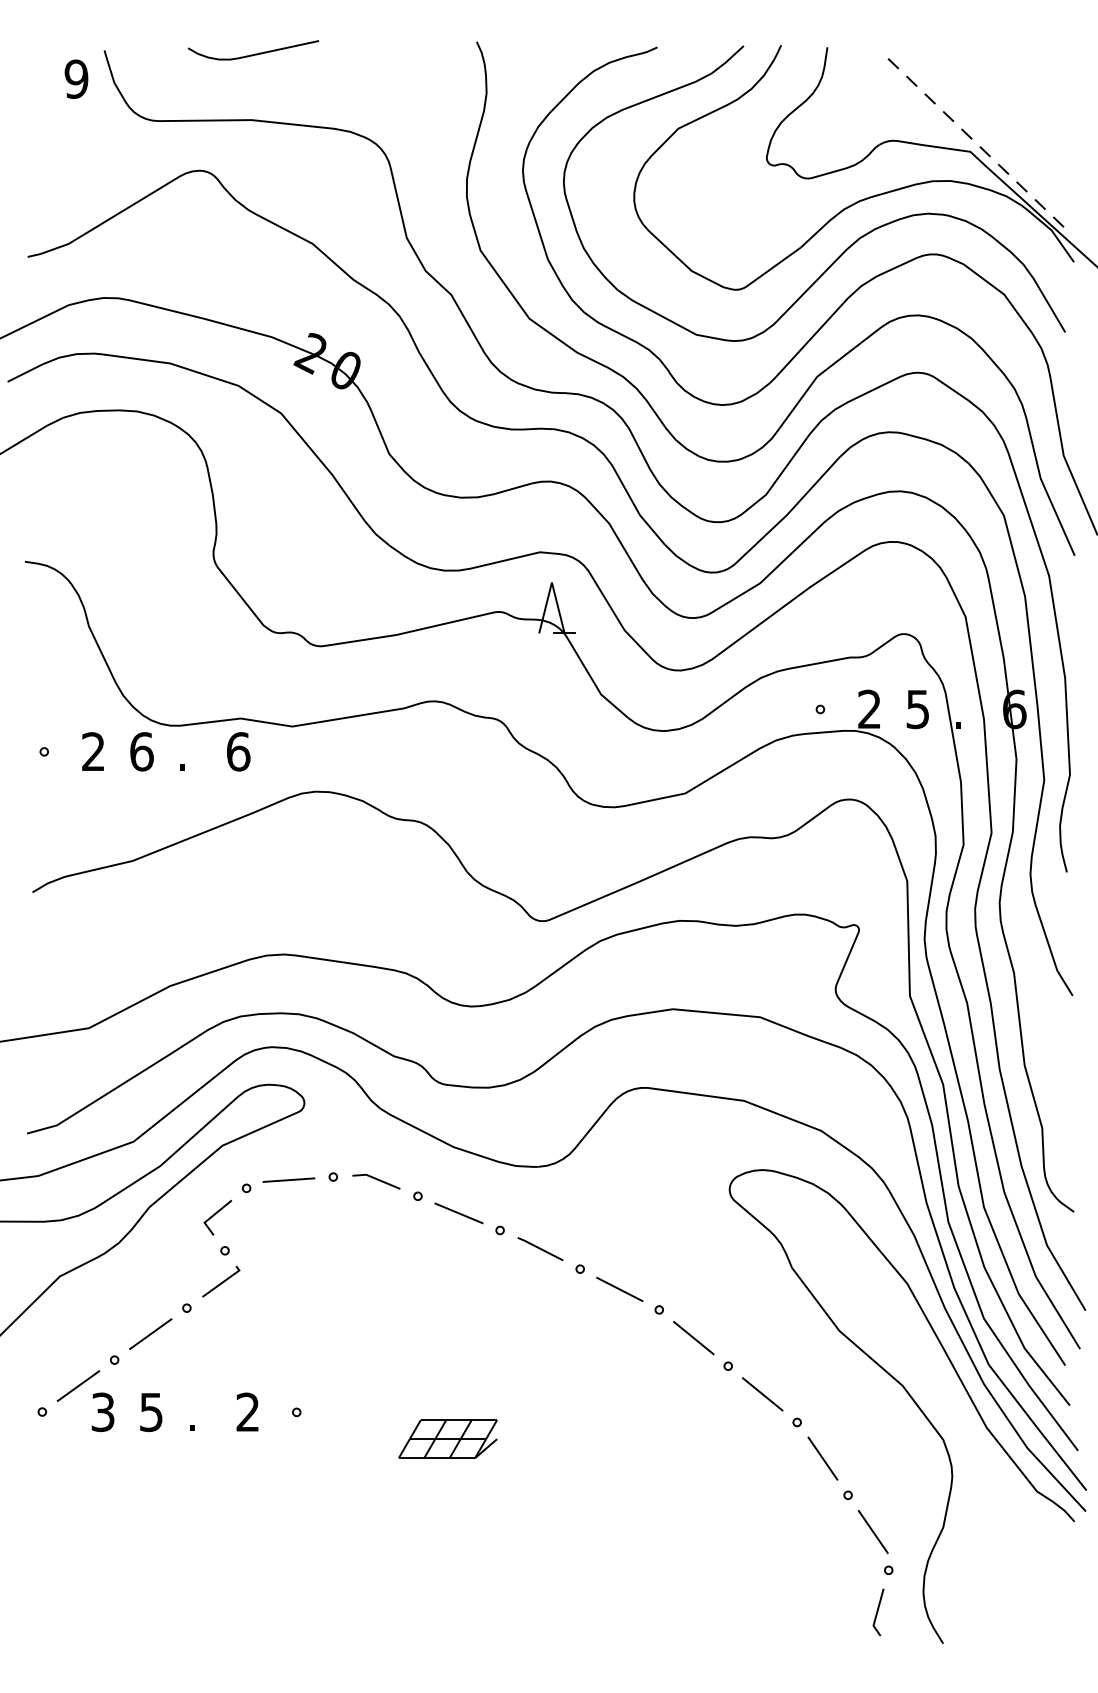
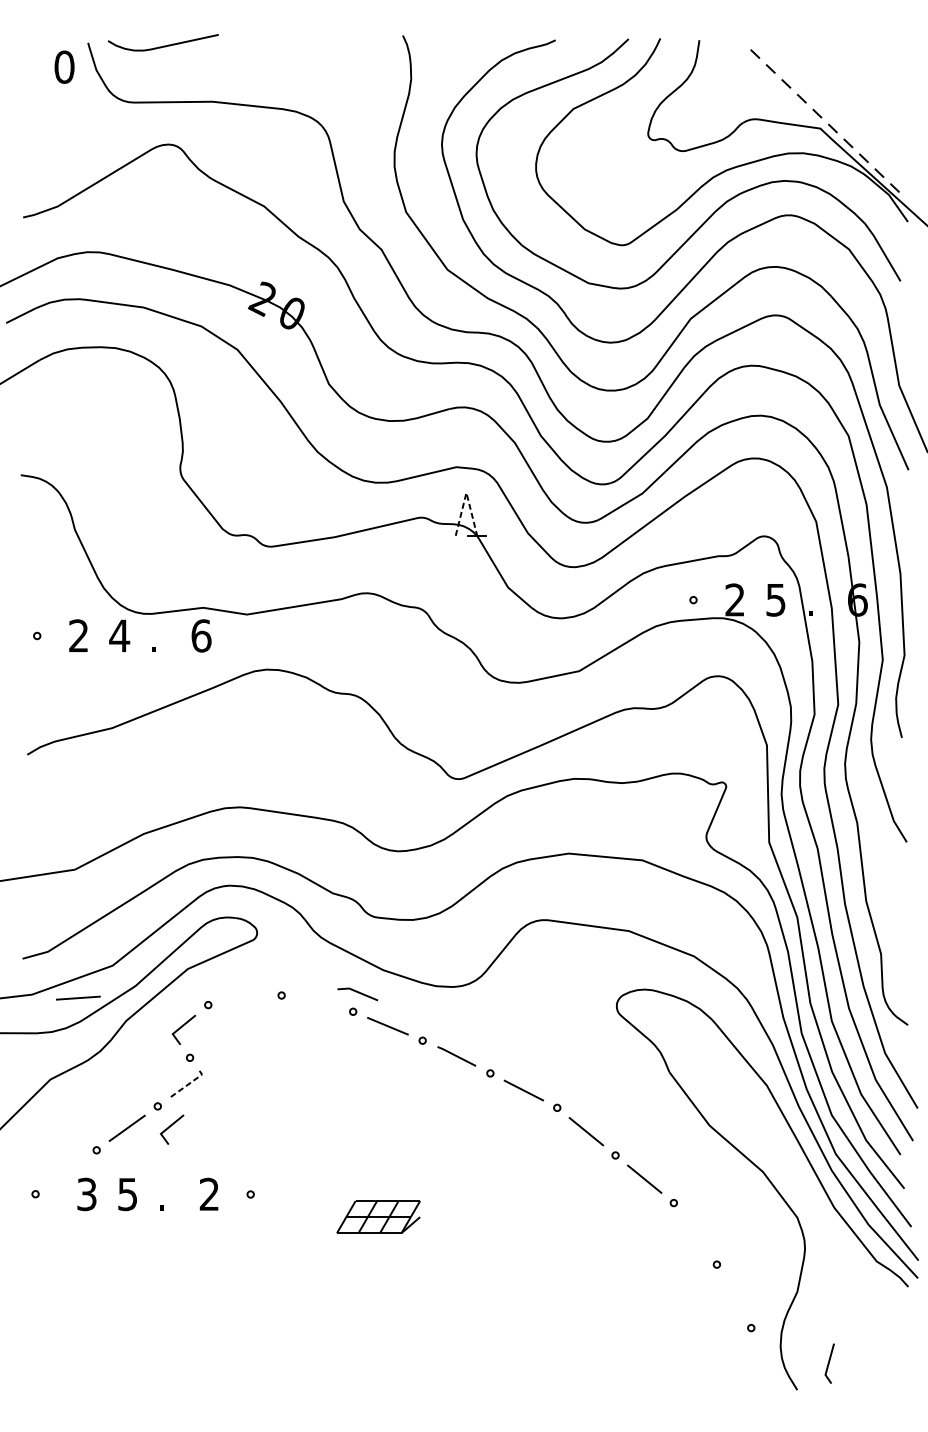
curve: (255, 53) -> (165, 45), moved
text: (76, 78) -> (64, 66), 9 -> 0
line: (551, 582) -> (466, 492), solid -> dashed
text: (141, 751) -> (119, 635), 6 -> 4
line: (288, 1179) -> (77, 997), moved
line: (377, 1180) -> (358, 993), moved
line: (224, 1281) -> (189, 1083), solid -> dashed
line: (202, 1332) -> (170, 1126), added
line: (78, 1385) -> (66, 1171), removed
line: (822, 1458) -> (695, 1233), removed
line: (872, 1531) -> (737, 1295), removed
line: (878, 1612) -> (829, 1363), moved

